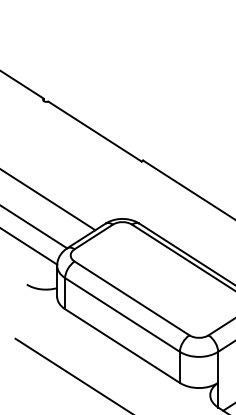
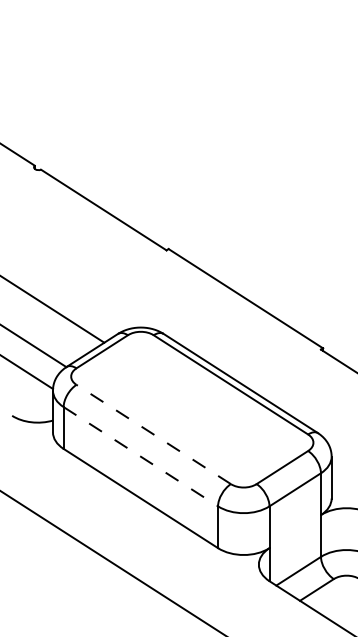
line: (131, 298) -> (153, 434), solid -> dashed
line: (122, 314) -> (140, 456), solid -> dashed

